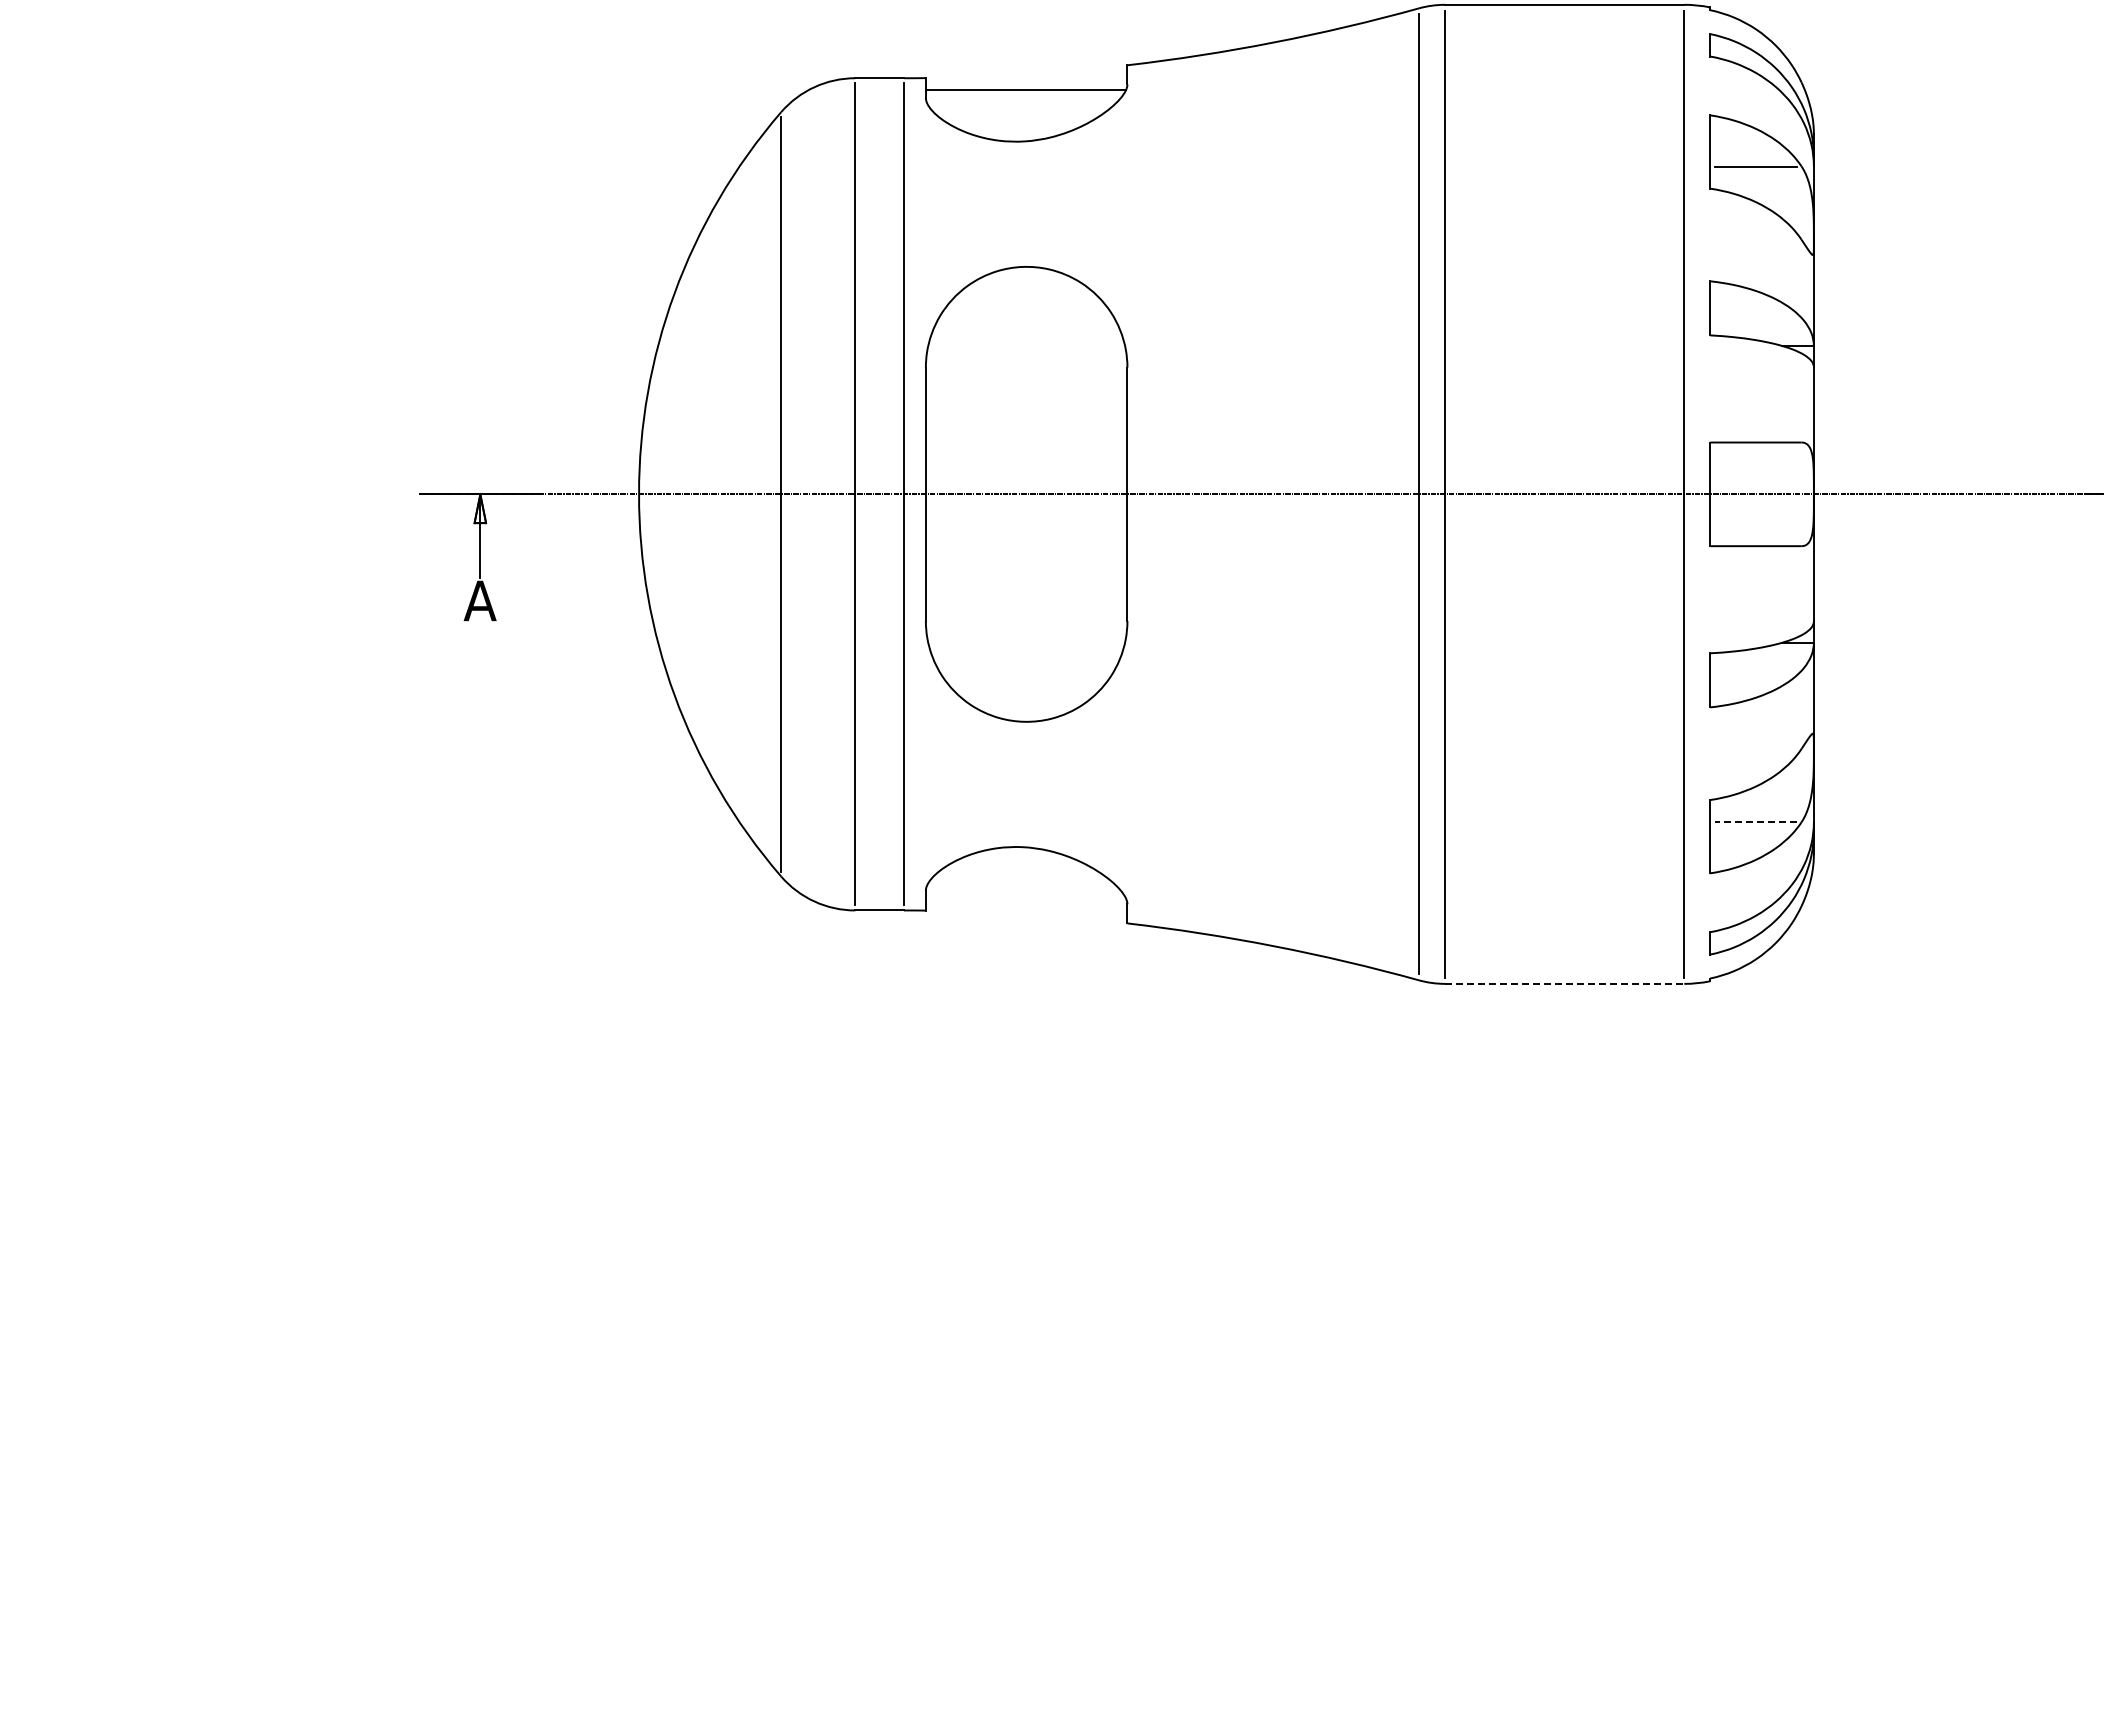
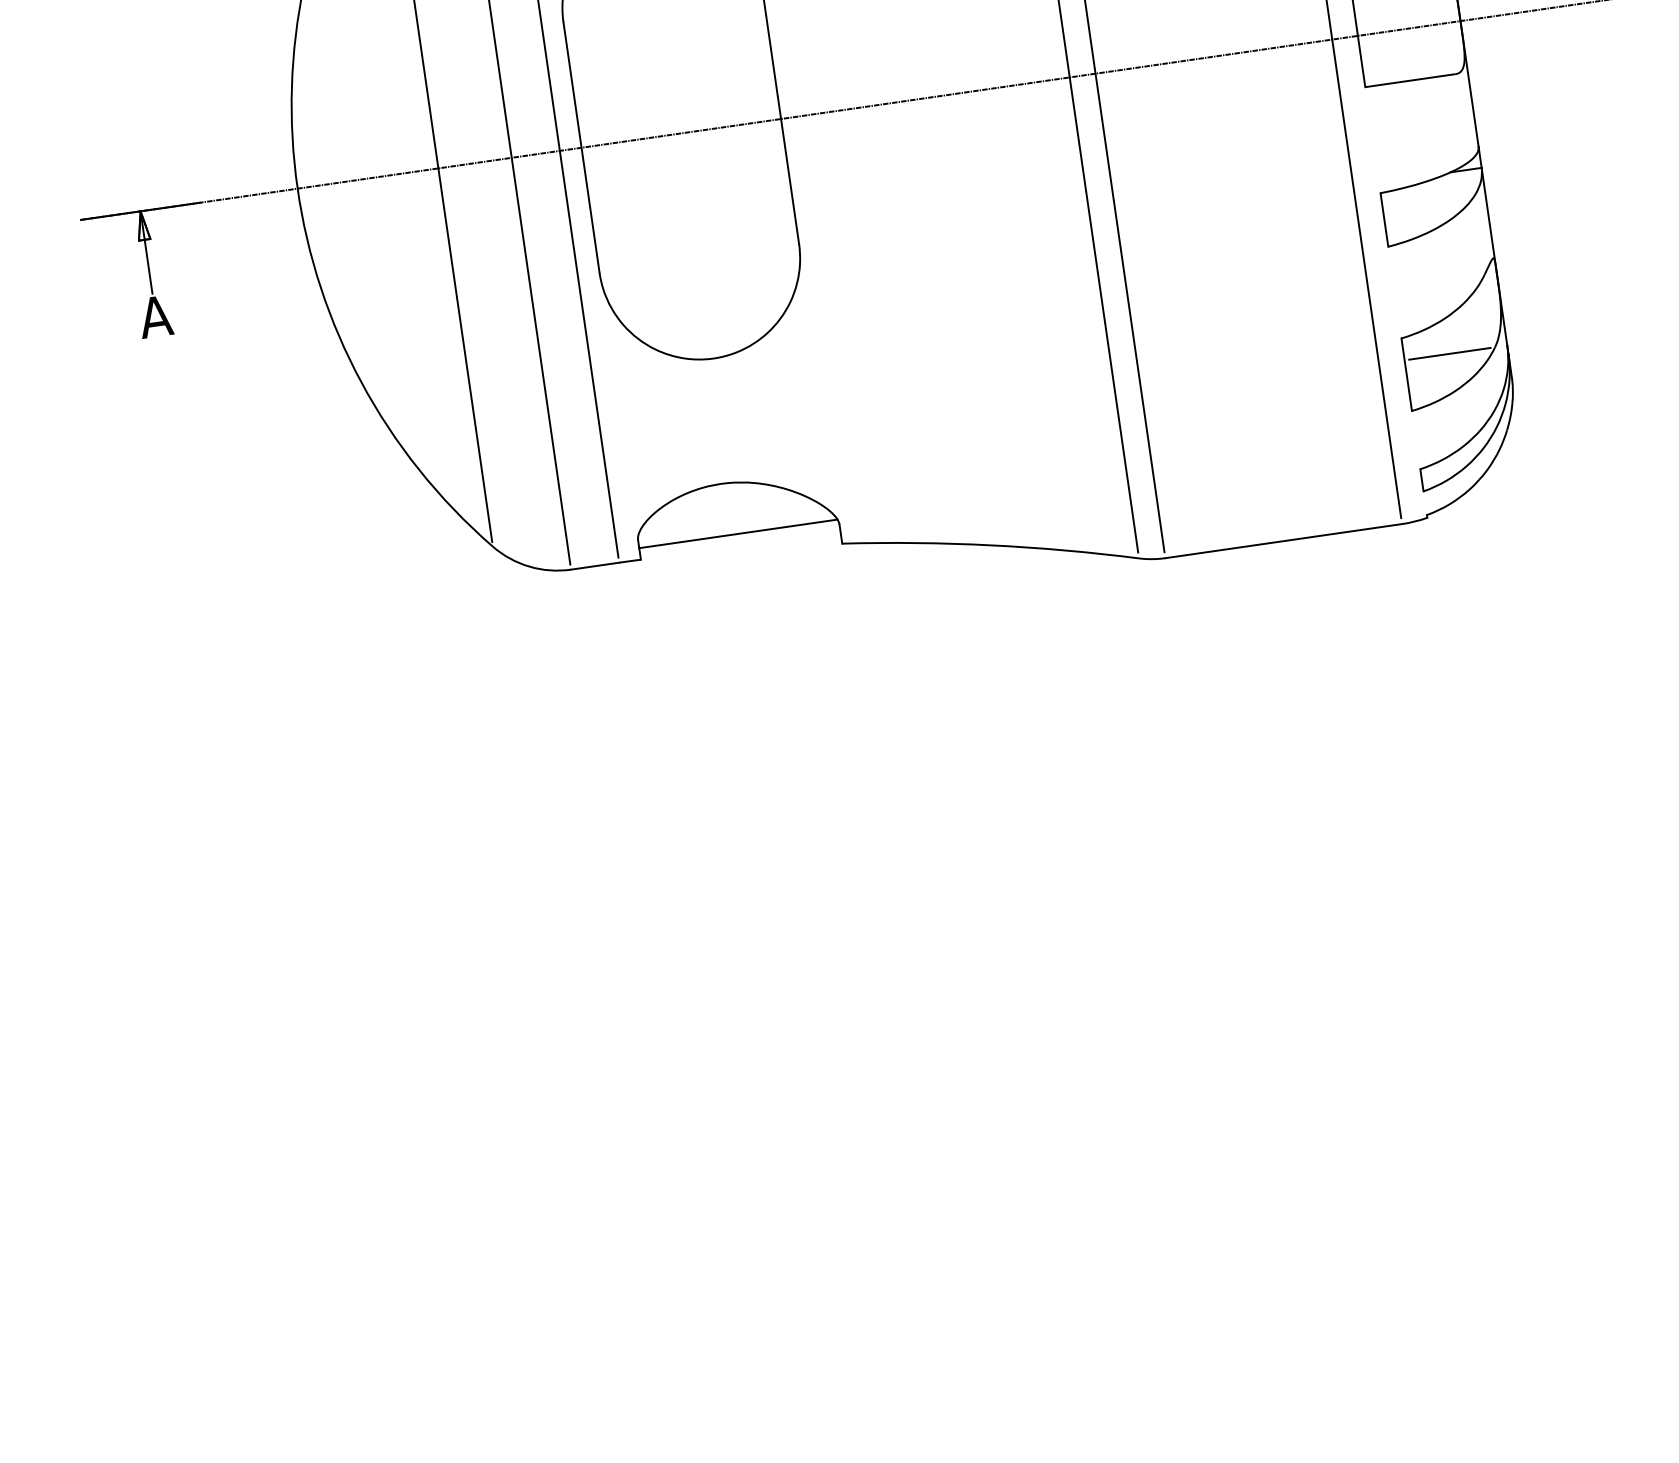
line: (1755, 822) -> (1449, 354), dashed -> solid
line: (1025, 898) -> (737, 533), added
line: (1564, 983) -> (1283, 540), dashed -> solid

